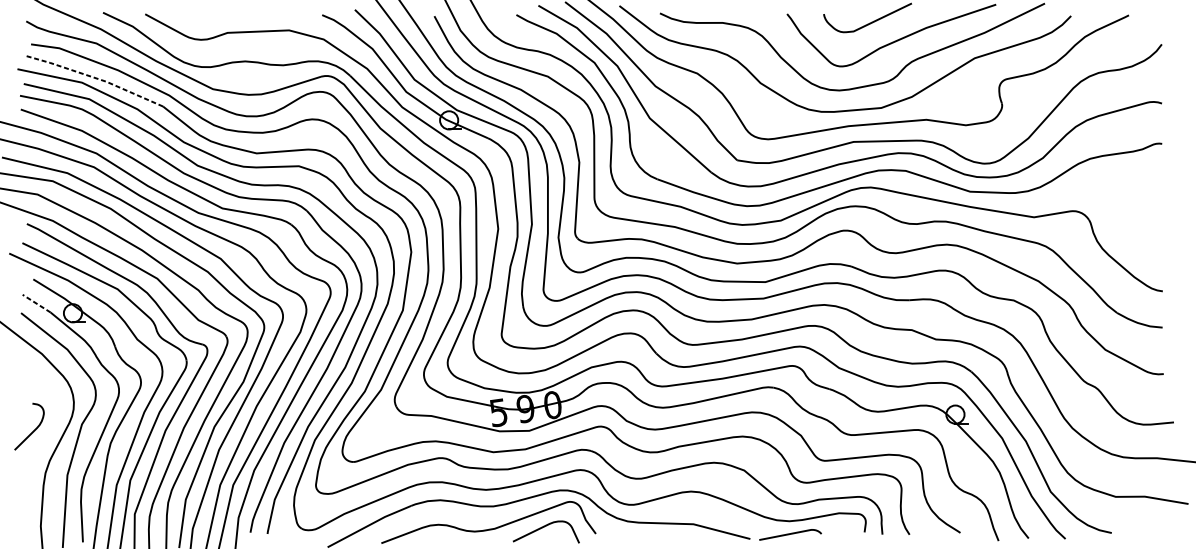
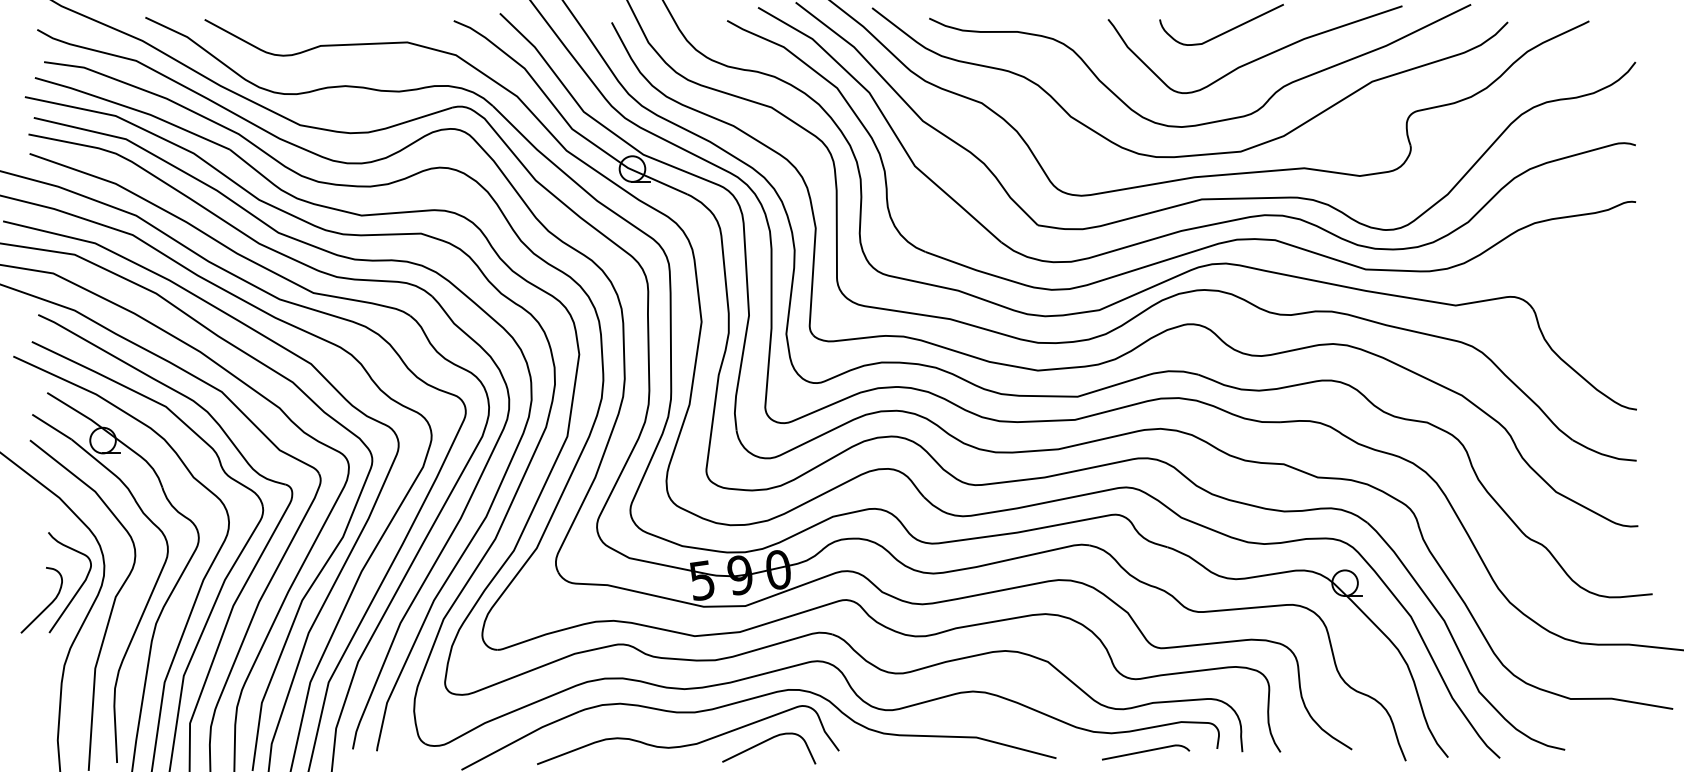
line: (94, 78) -> (133, 109), dashed -> solid
line: (36, 303) -> (51, 426), dashed -> solid
curve: (55, 418) -> (78, 588), added
curve: (790, 534) -> (1146, 751), moved

